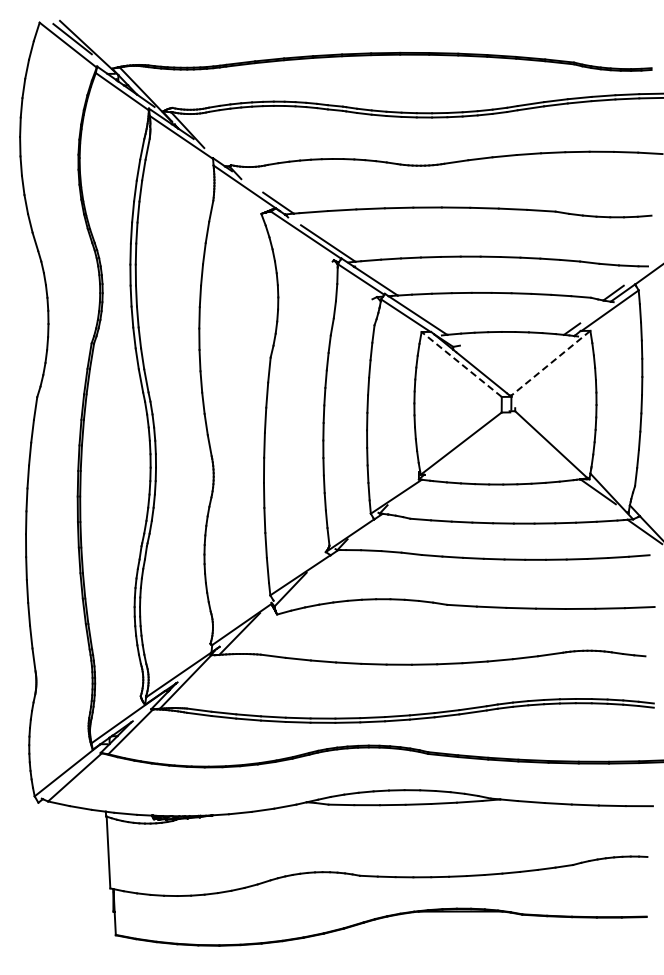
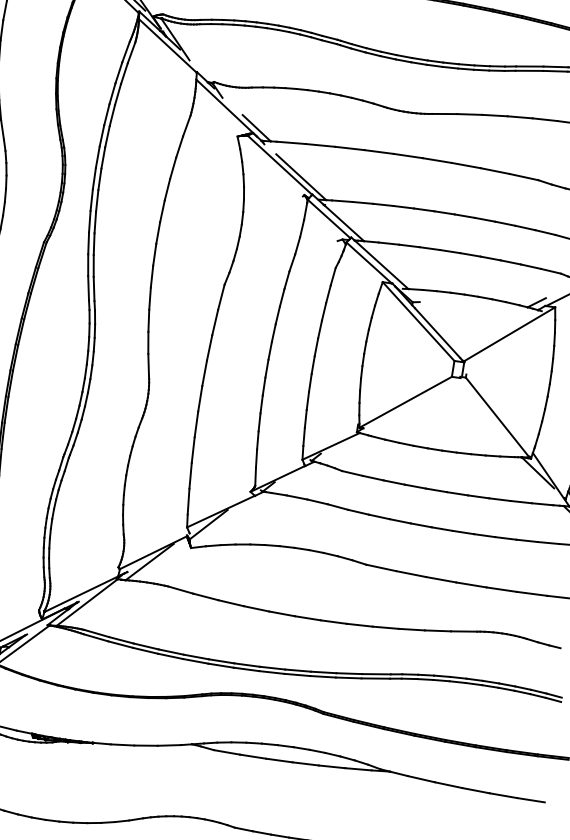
line: (550, 363) -> (509, 334), dashed -> solid
line: (461, 364) -> (418, 321), dashed -> solid

